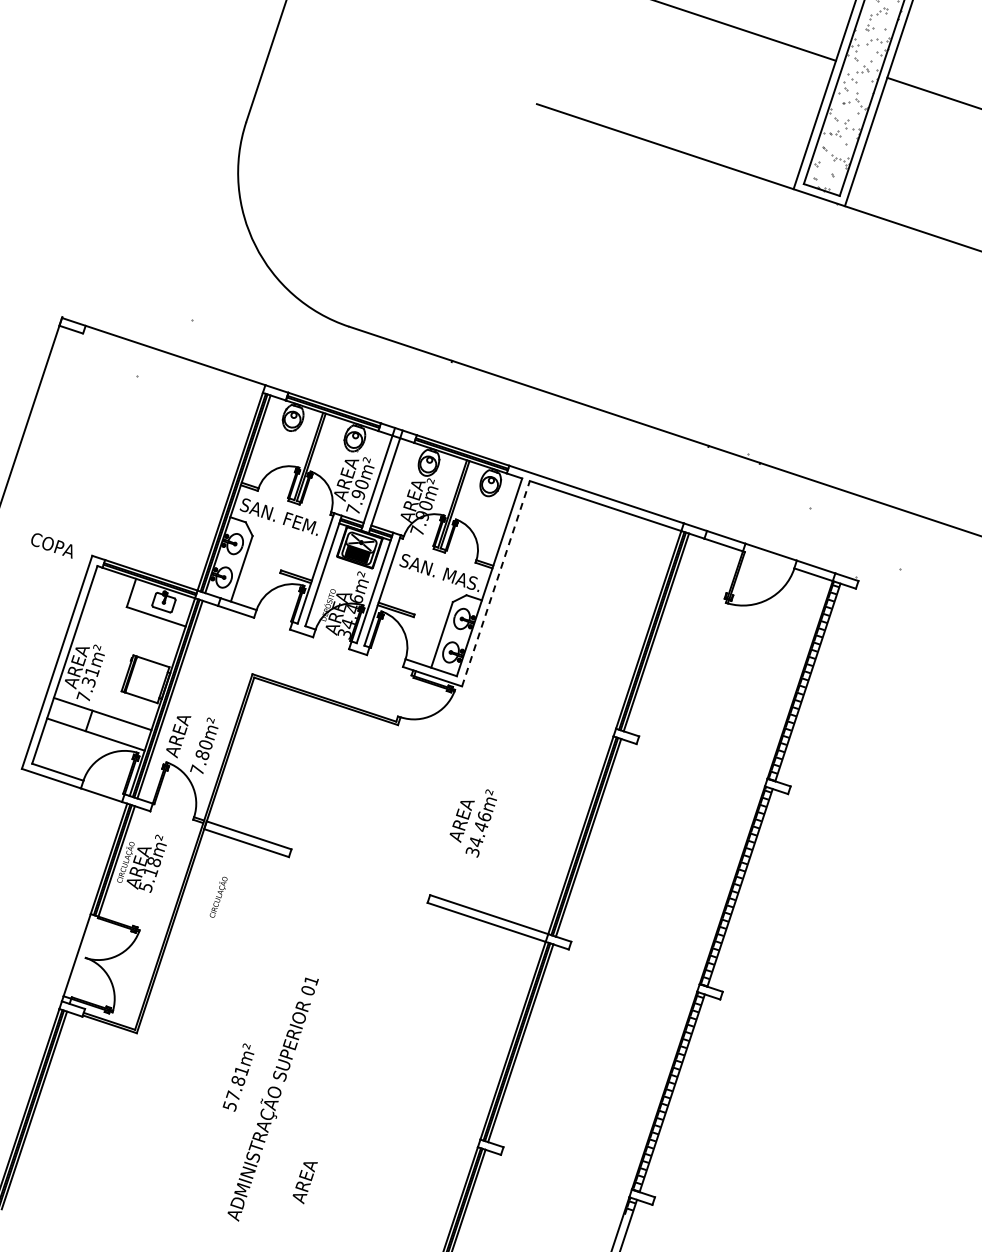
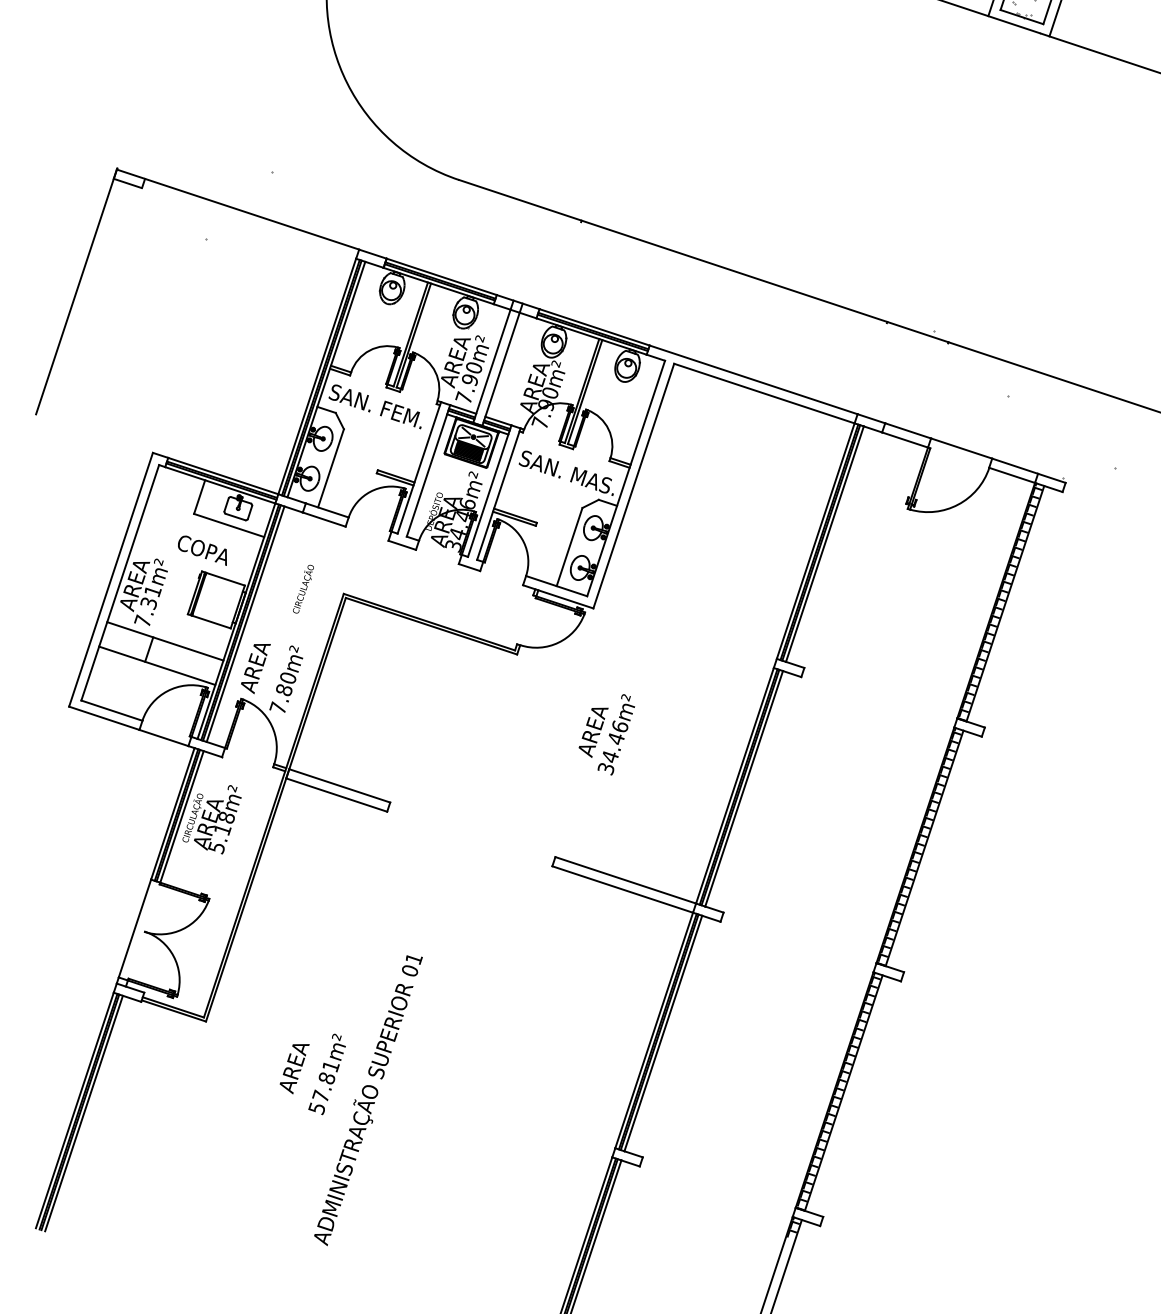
text: (51, 545) -> (202, 550), moved
line: (496, 583) -> (634, 485), dashed -> solid
text: (472, 823) -> (605, 734), moved
text: (218, 896) -> (303, 588), moved
text: (304, 1183) -> (293, 1069), moved

